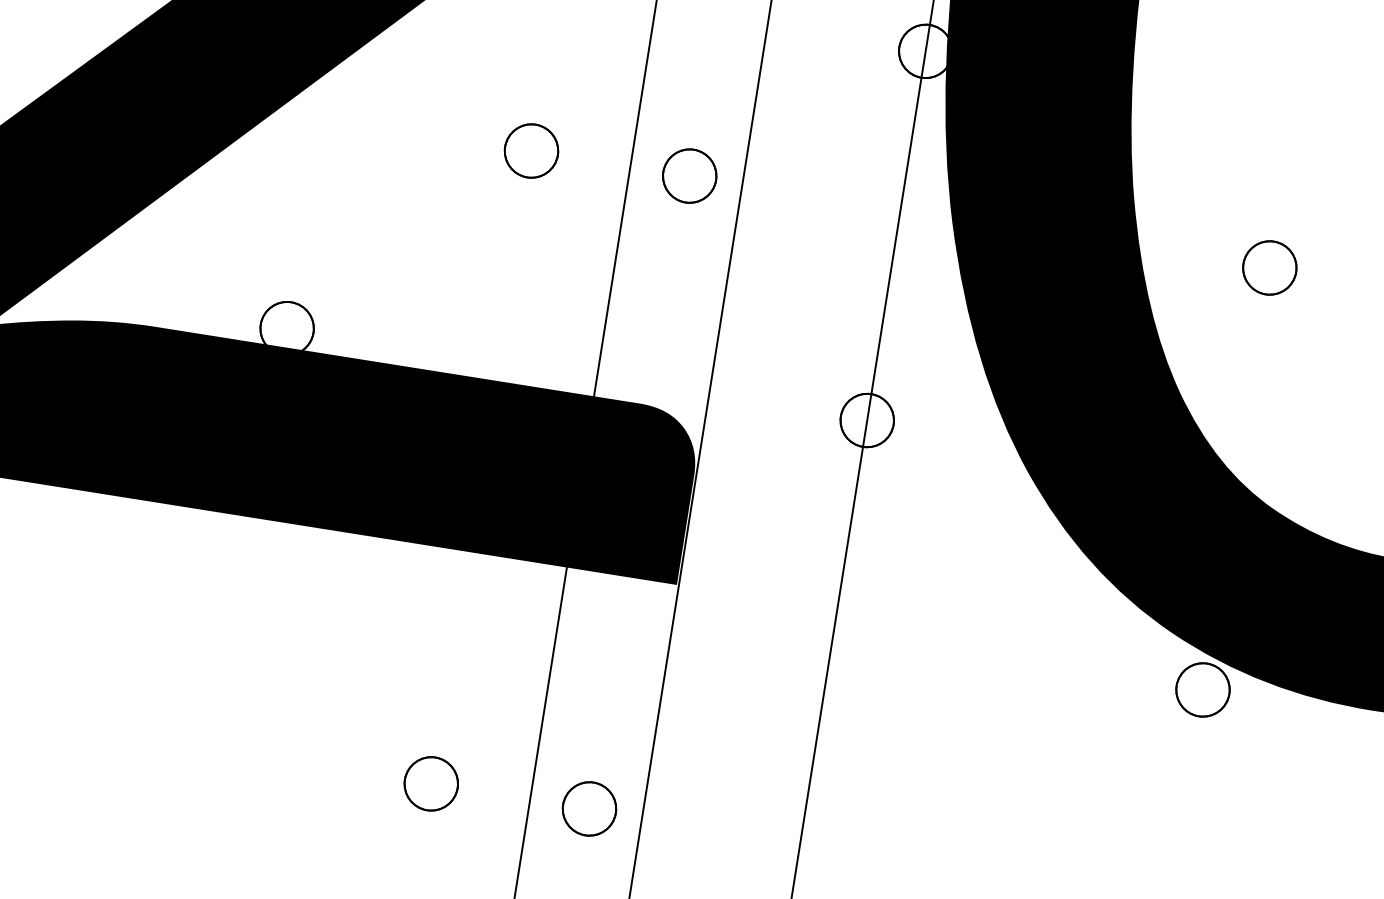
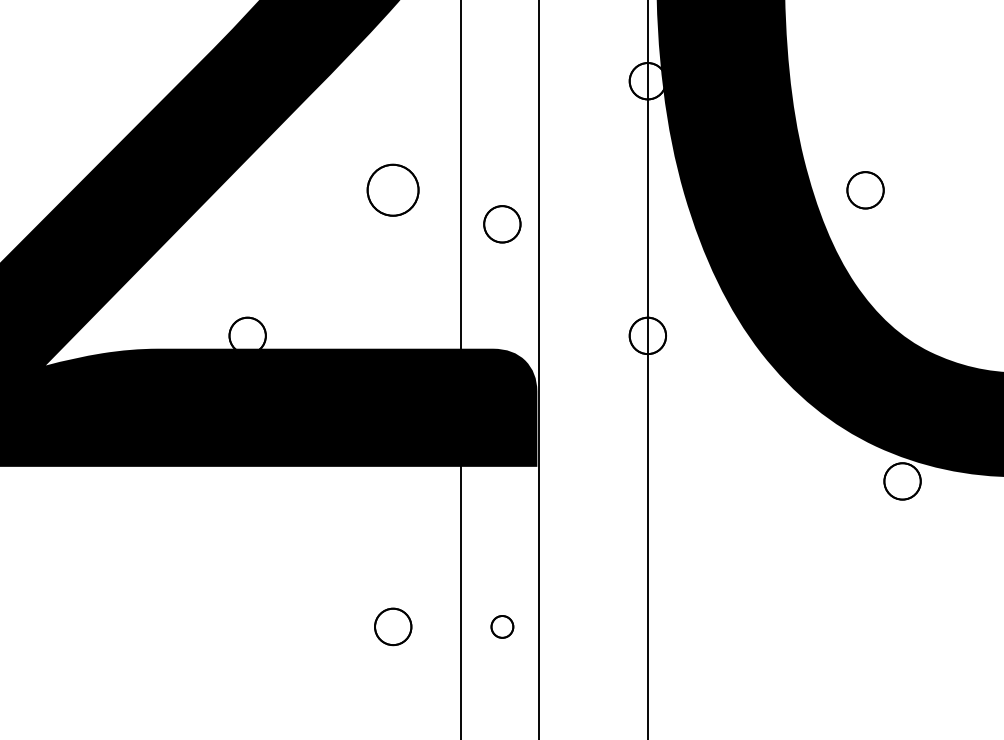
part: (531, 151) -> (393, 190), size x1.4
part: (689, 176) -> (502, 224), moved
part: (1269, 268) -> (865, 190), moved
part: (589, 808) -> (502, 626), size x0.6

